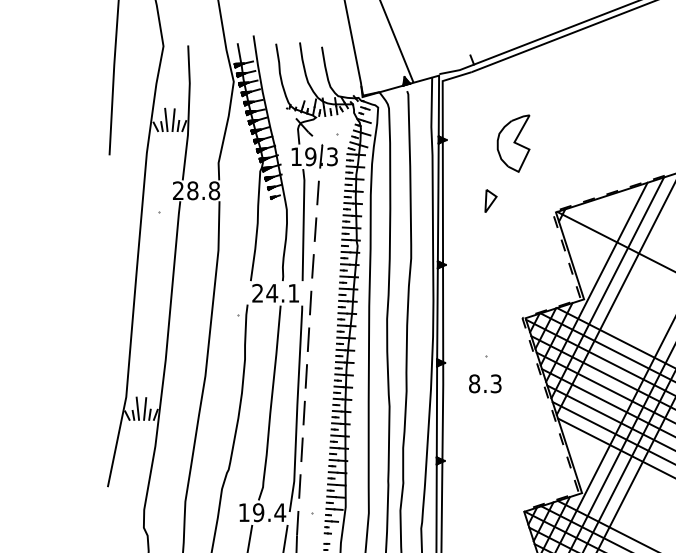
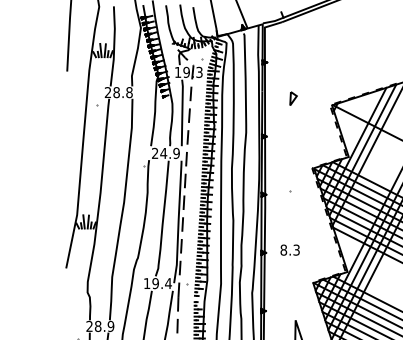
part: (512, 143) -> (306, 64), removed
text: (293, 293) -> (176, 153), 24.1 -> 24.9
text: (484, 382) -> (289, 249), moved

